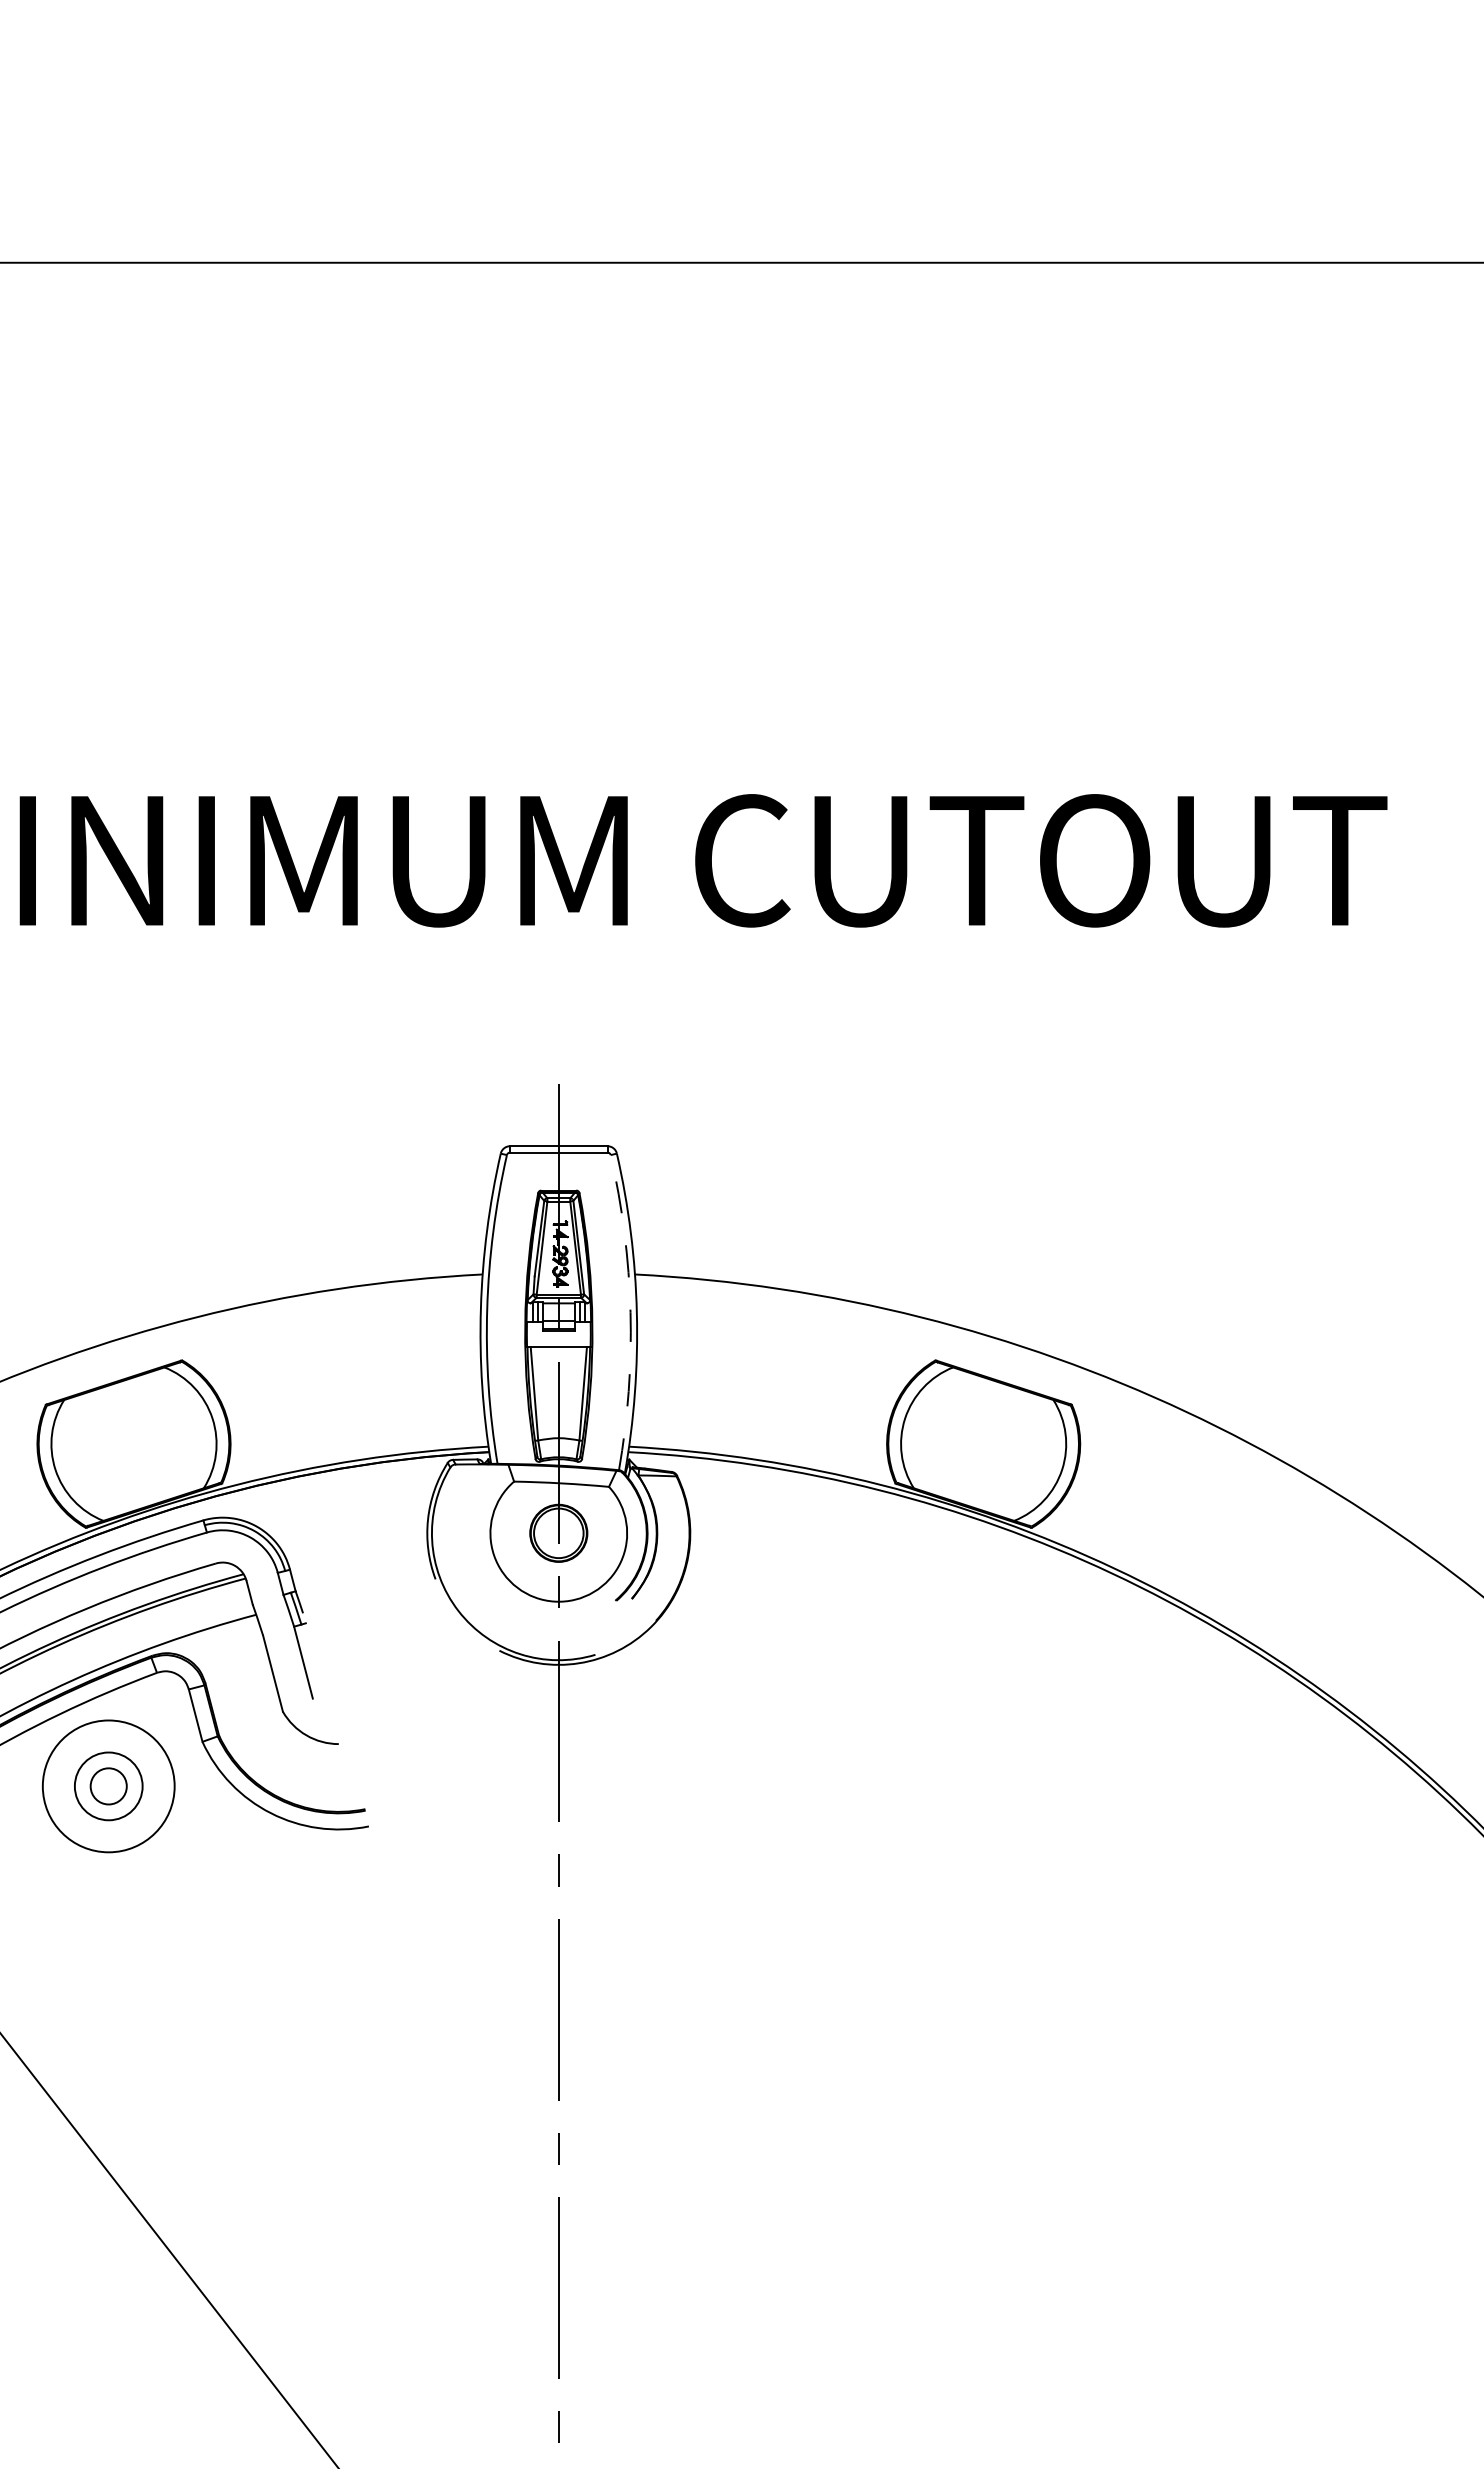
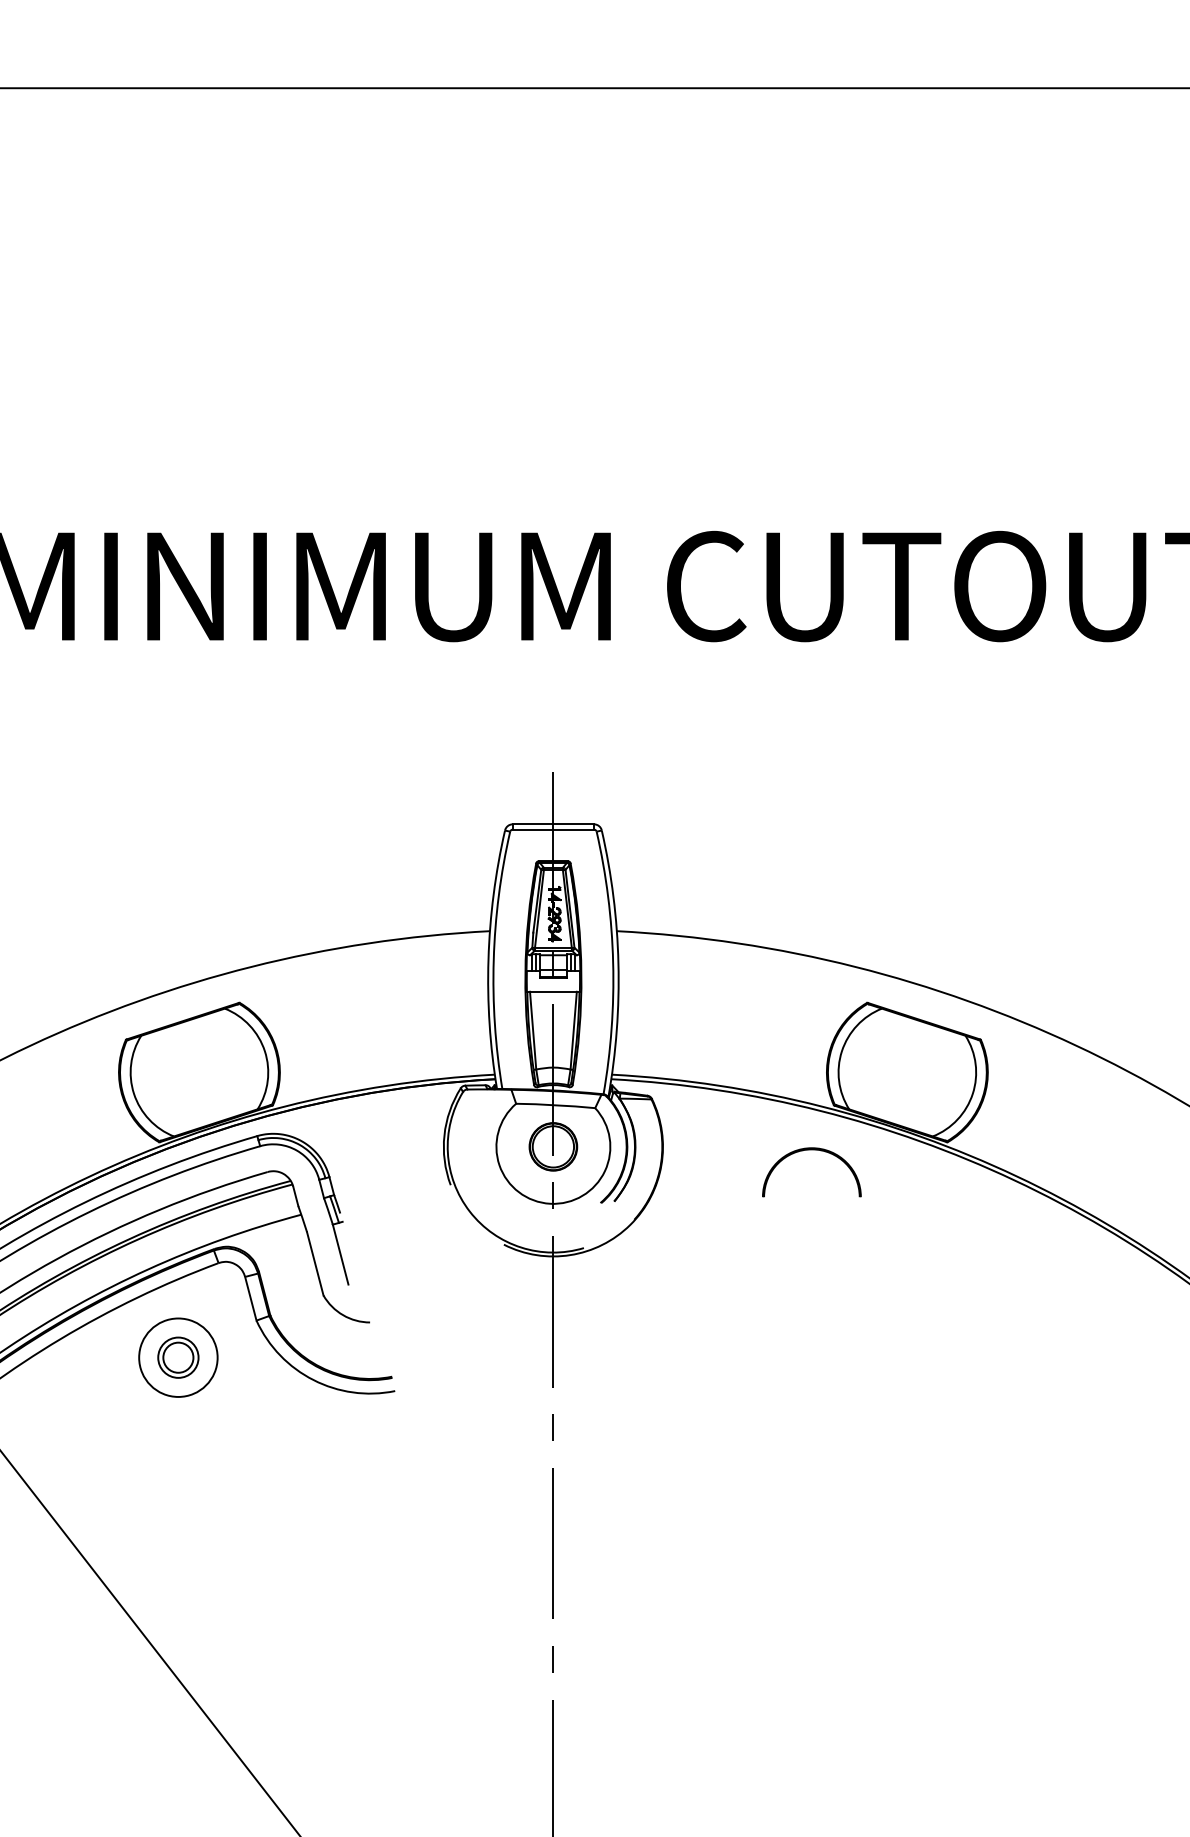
arc: (630, 1312) -> (613, 962), dashed -> solid
part: (868, 1537) -> (811, 1150), added
circle: (108, 1786) -> (178, 1357), size x0.71
circle: (108, 1786) -> (178, 1357), size x0.71

